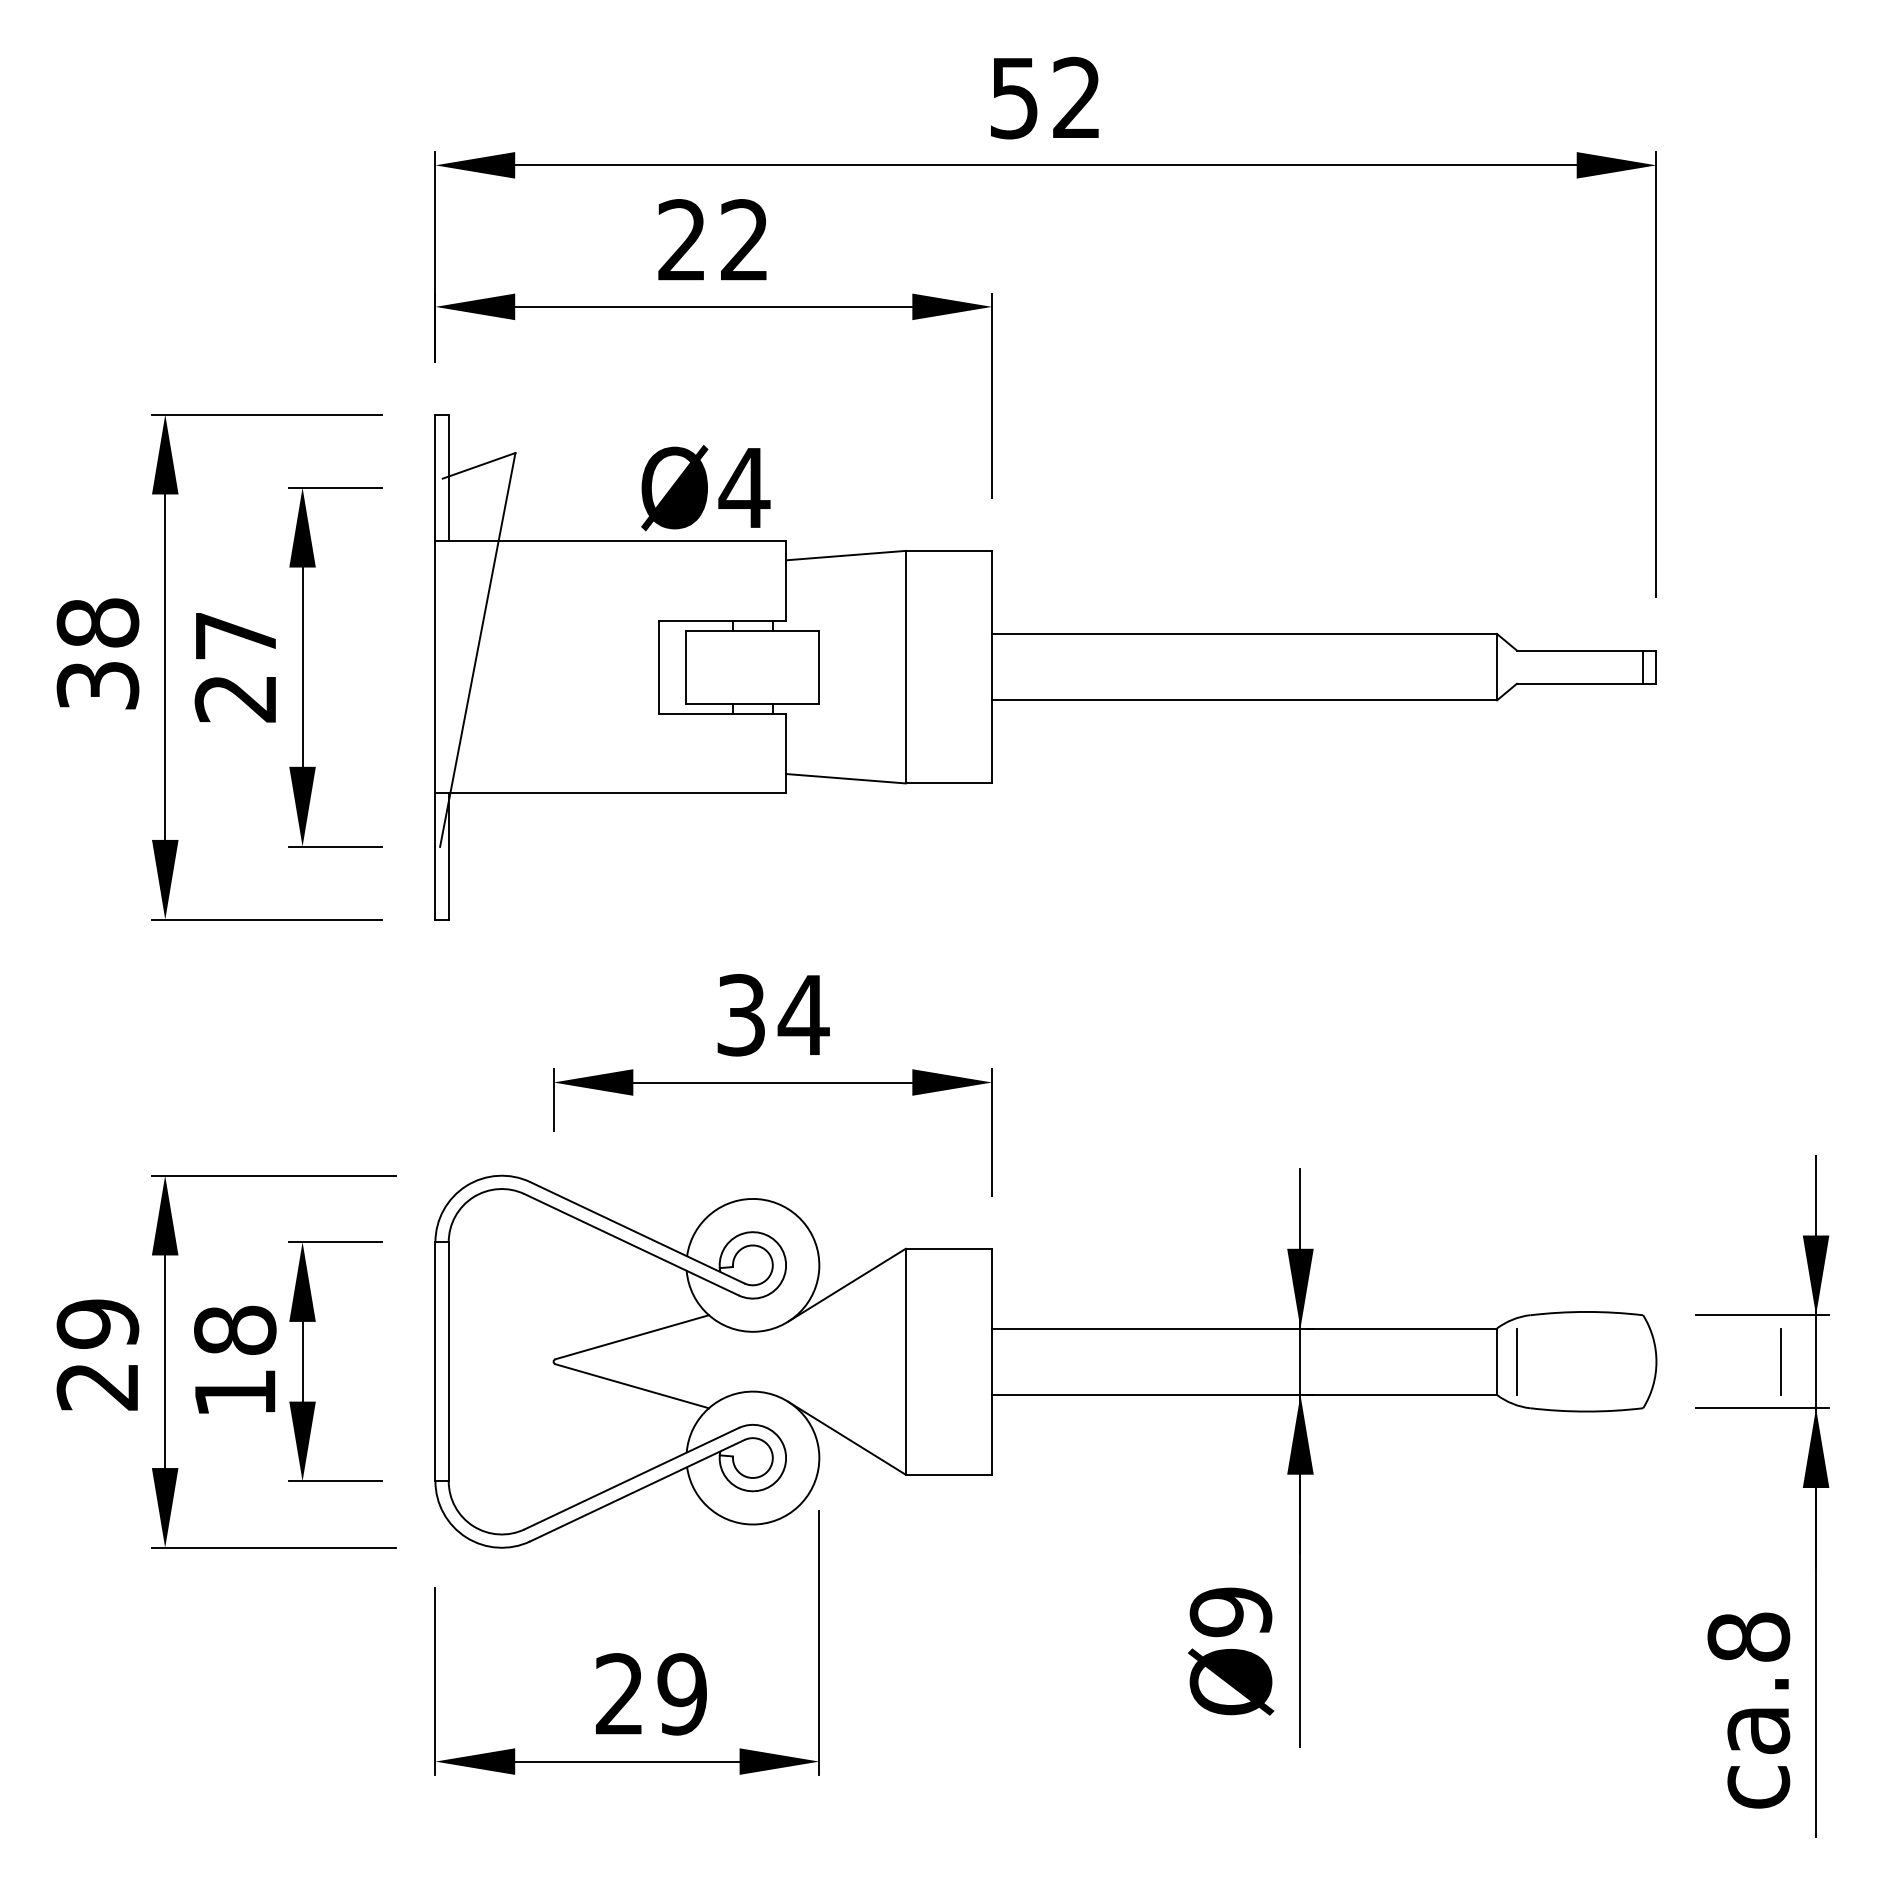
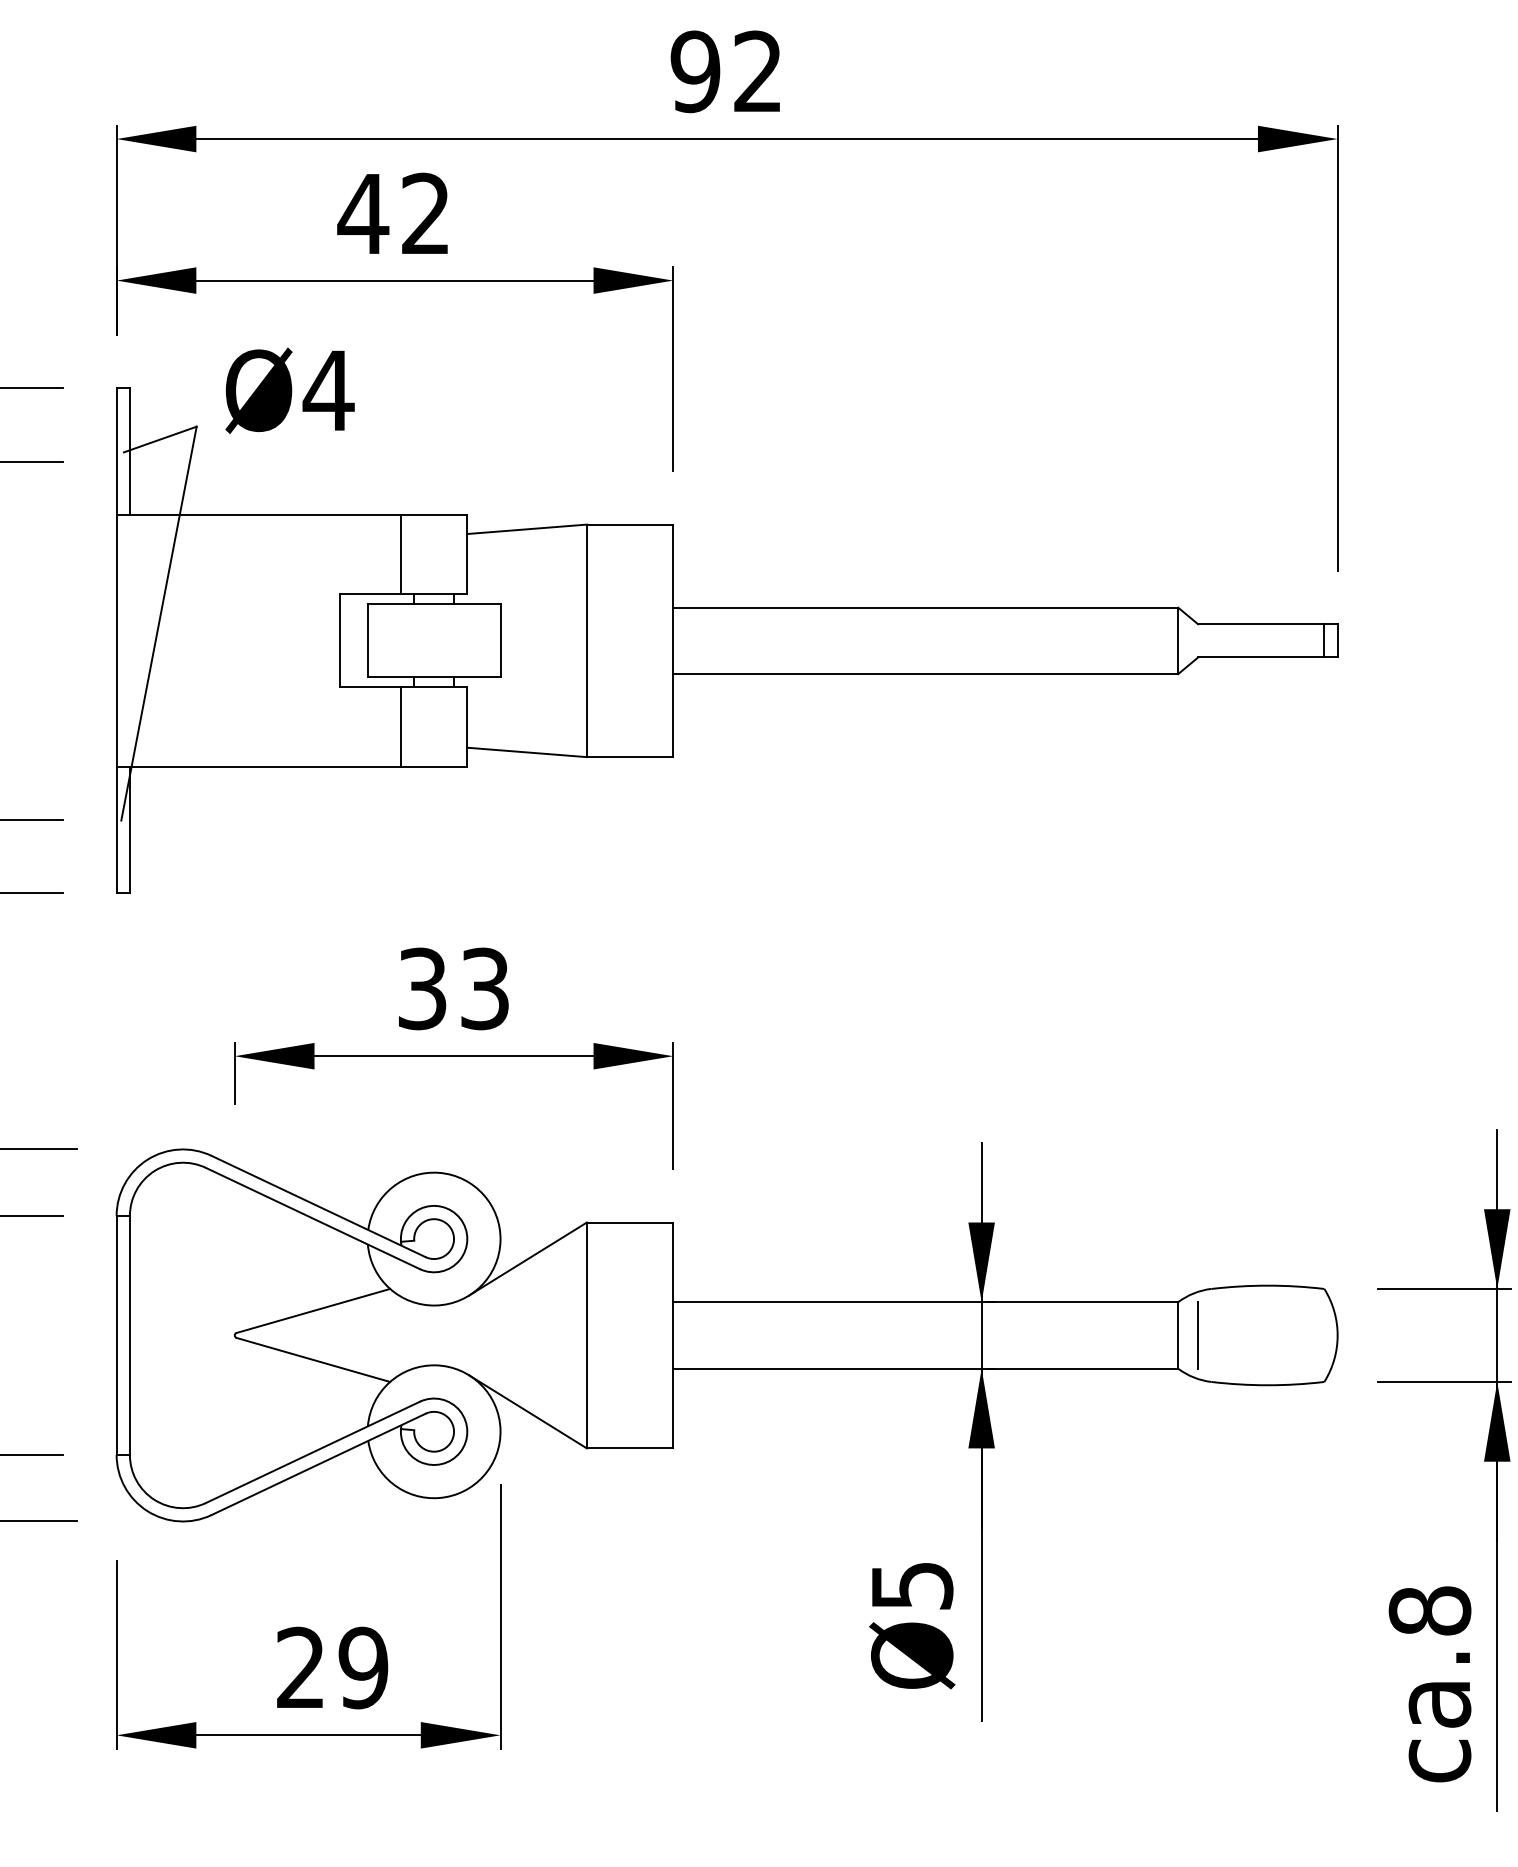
text: (1013, 97) -> (694, 71), 52 -> 92
text: (682, 239) -> (363, 213), 22 -> 42
text: (705, 488) -> (289, 391), moved
line: (719, 580) -> (400, 554), added
line: (719, 753) -> (400, 727), added
text: (803, 1015) -> (484, 989), 34 -> 33
line: (1780, 1361) -> (1461, 1335), removed
text: (1230, 1612) -> (911, 1586), Ø9 -> Ø5

